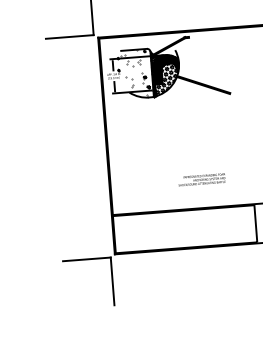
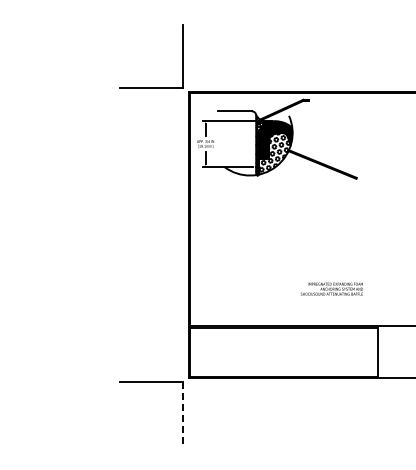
hatch: (134, 73) -> (233, 142), removed
text: (201, 179) -> (331, 288), moved
line: (112, 281) -> (183, 413), solid -> dashed

